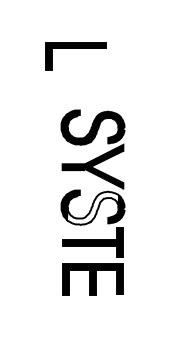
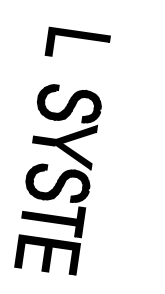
part: (75, 48) -> (78, 37), moved
fill: (92, 207) -> (57, 183), added

